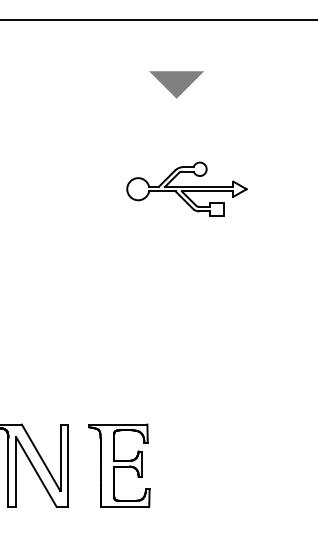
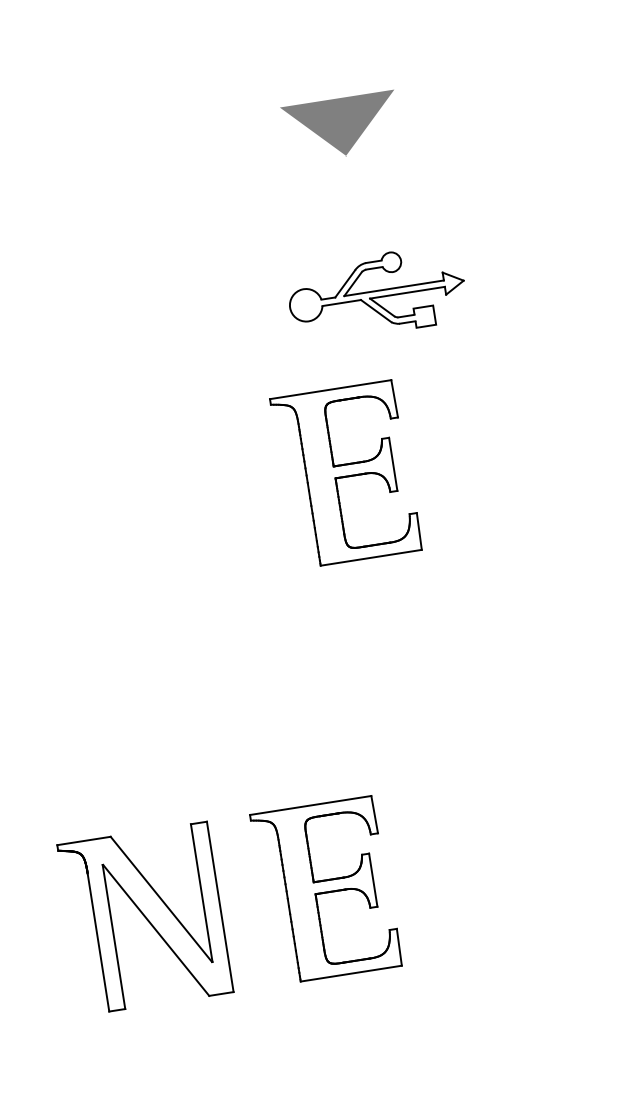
part: (176, 84) -> (341, 126), moved
part: (186, 188) -> (375, 293), size x0.7
part: (159, 271) -> (346, 474), added

